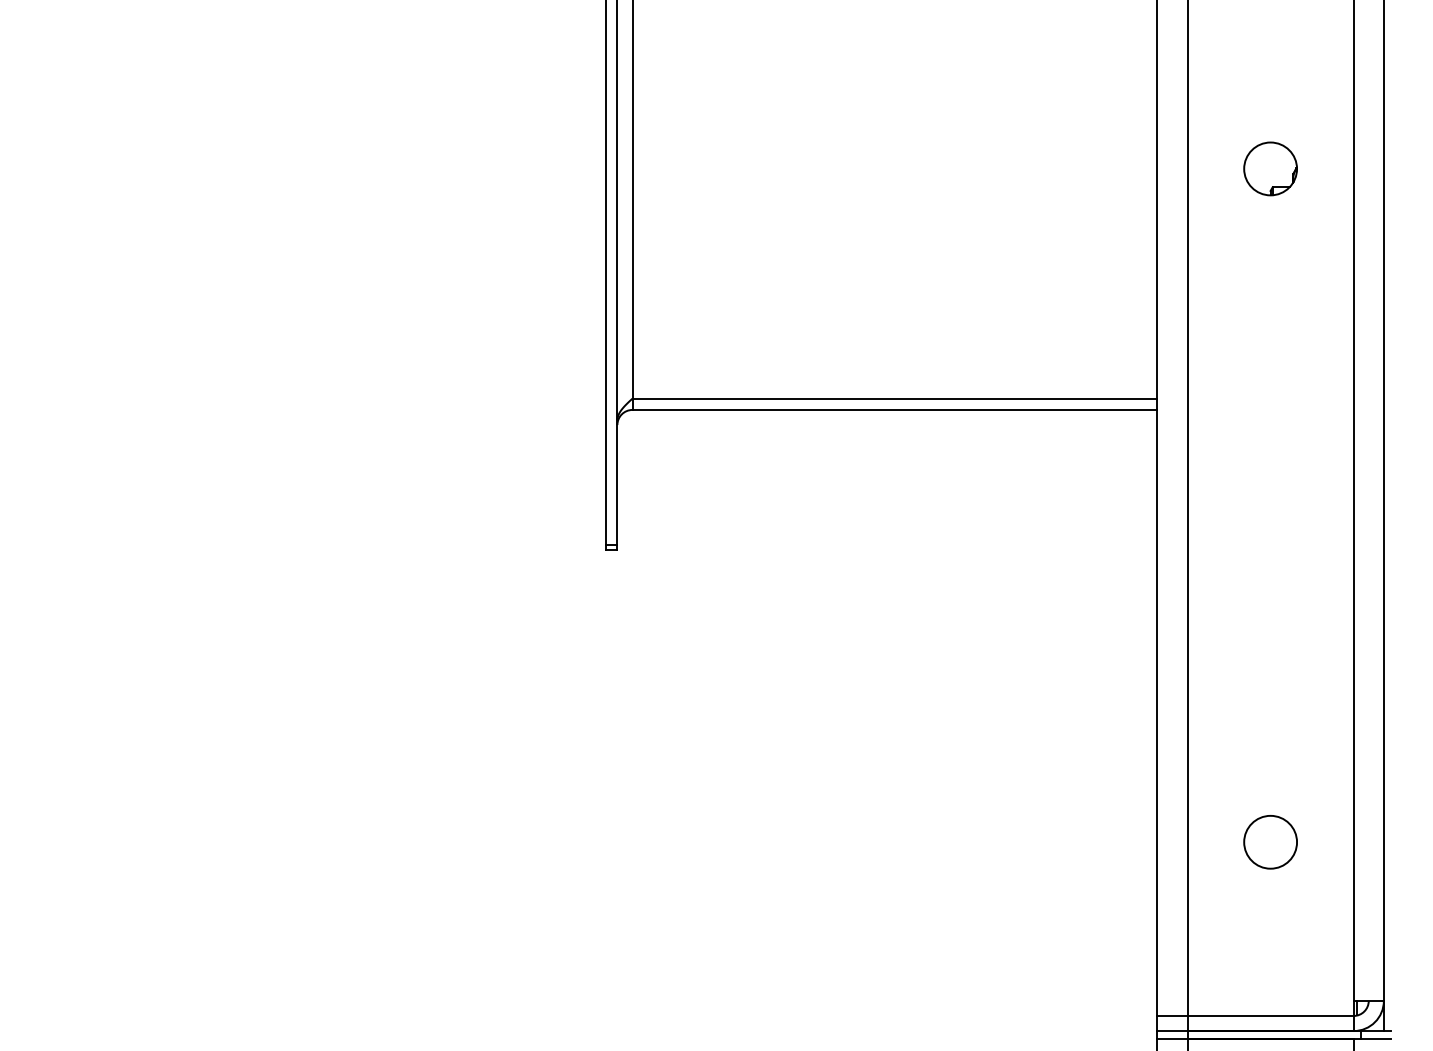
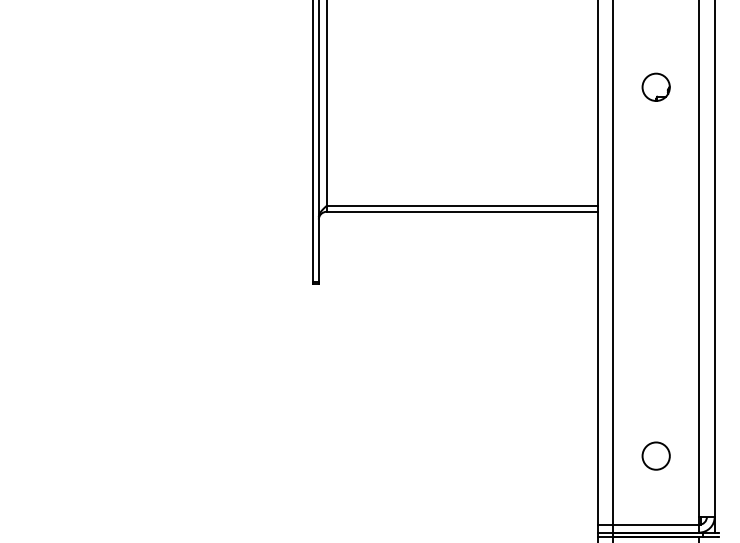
circle: (1269, 841) -> (655, 455), moved

